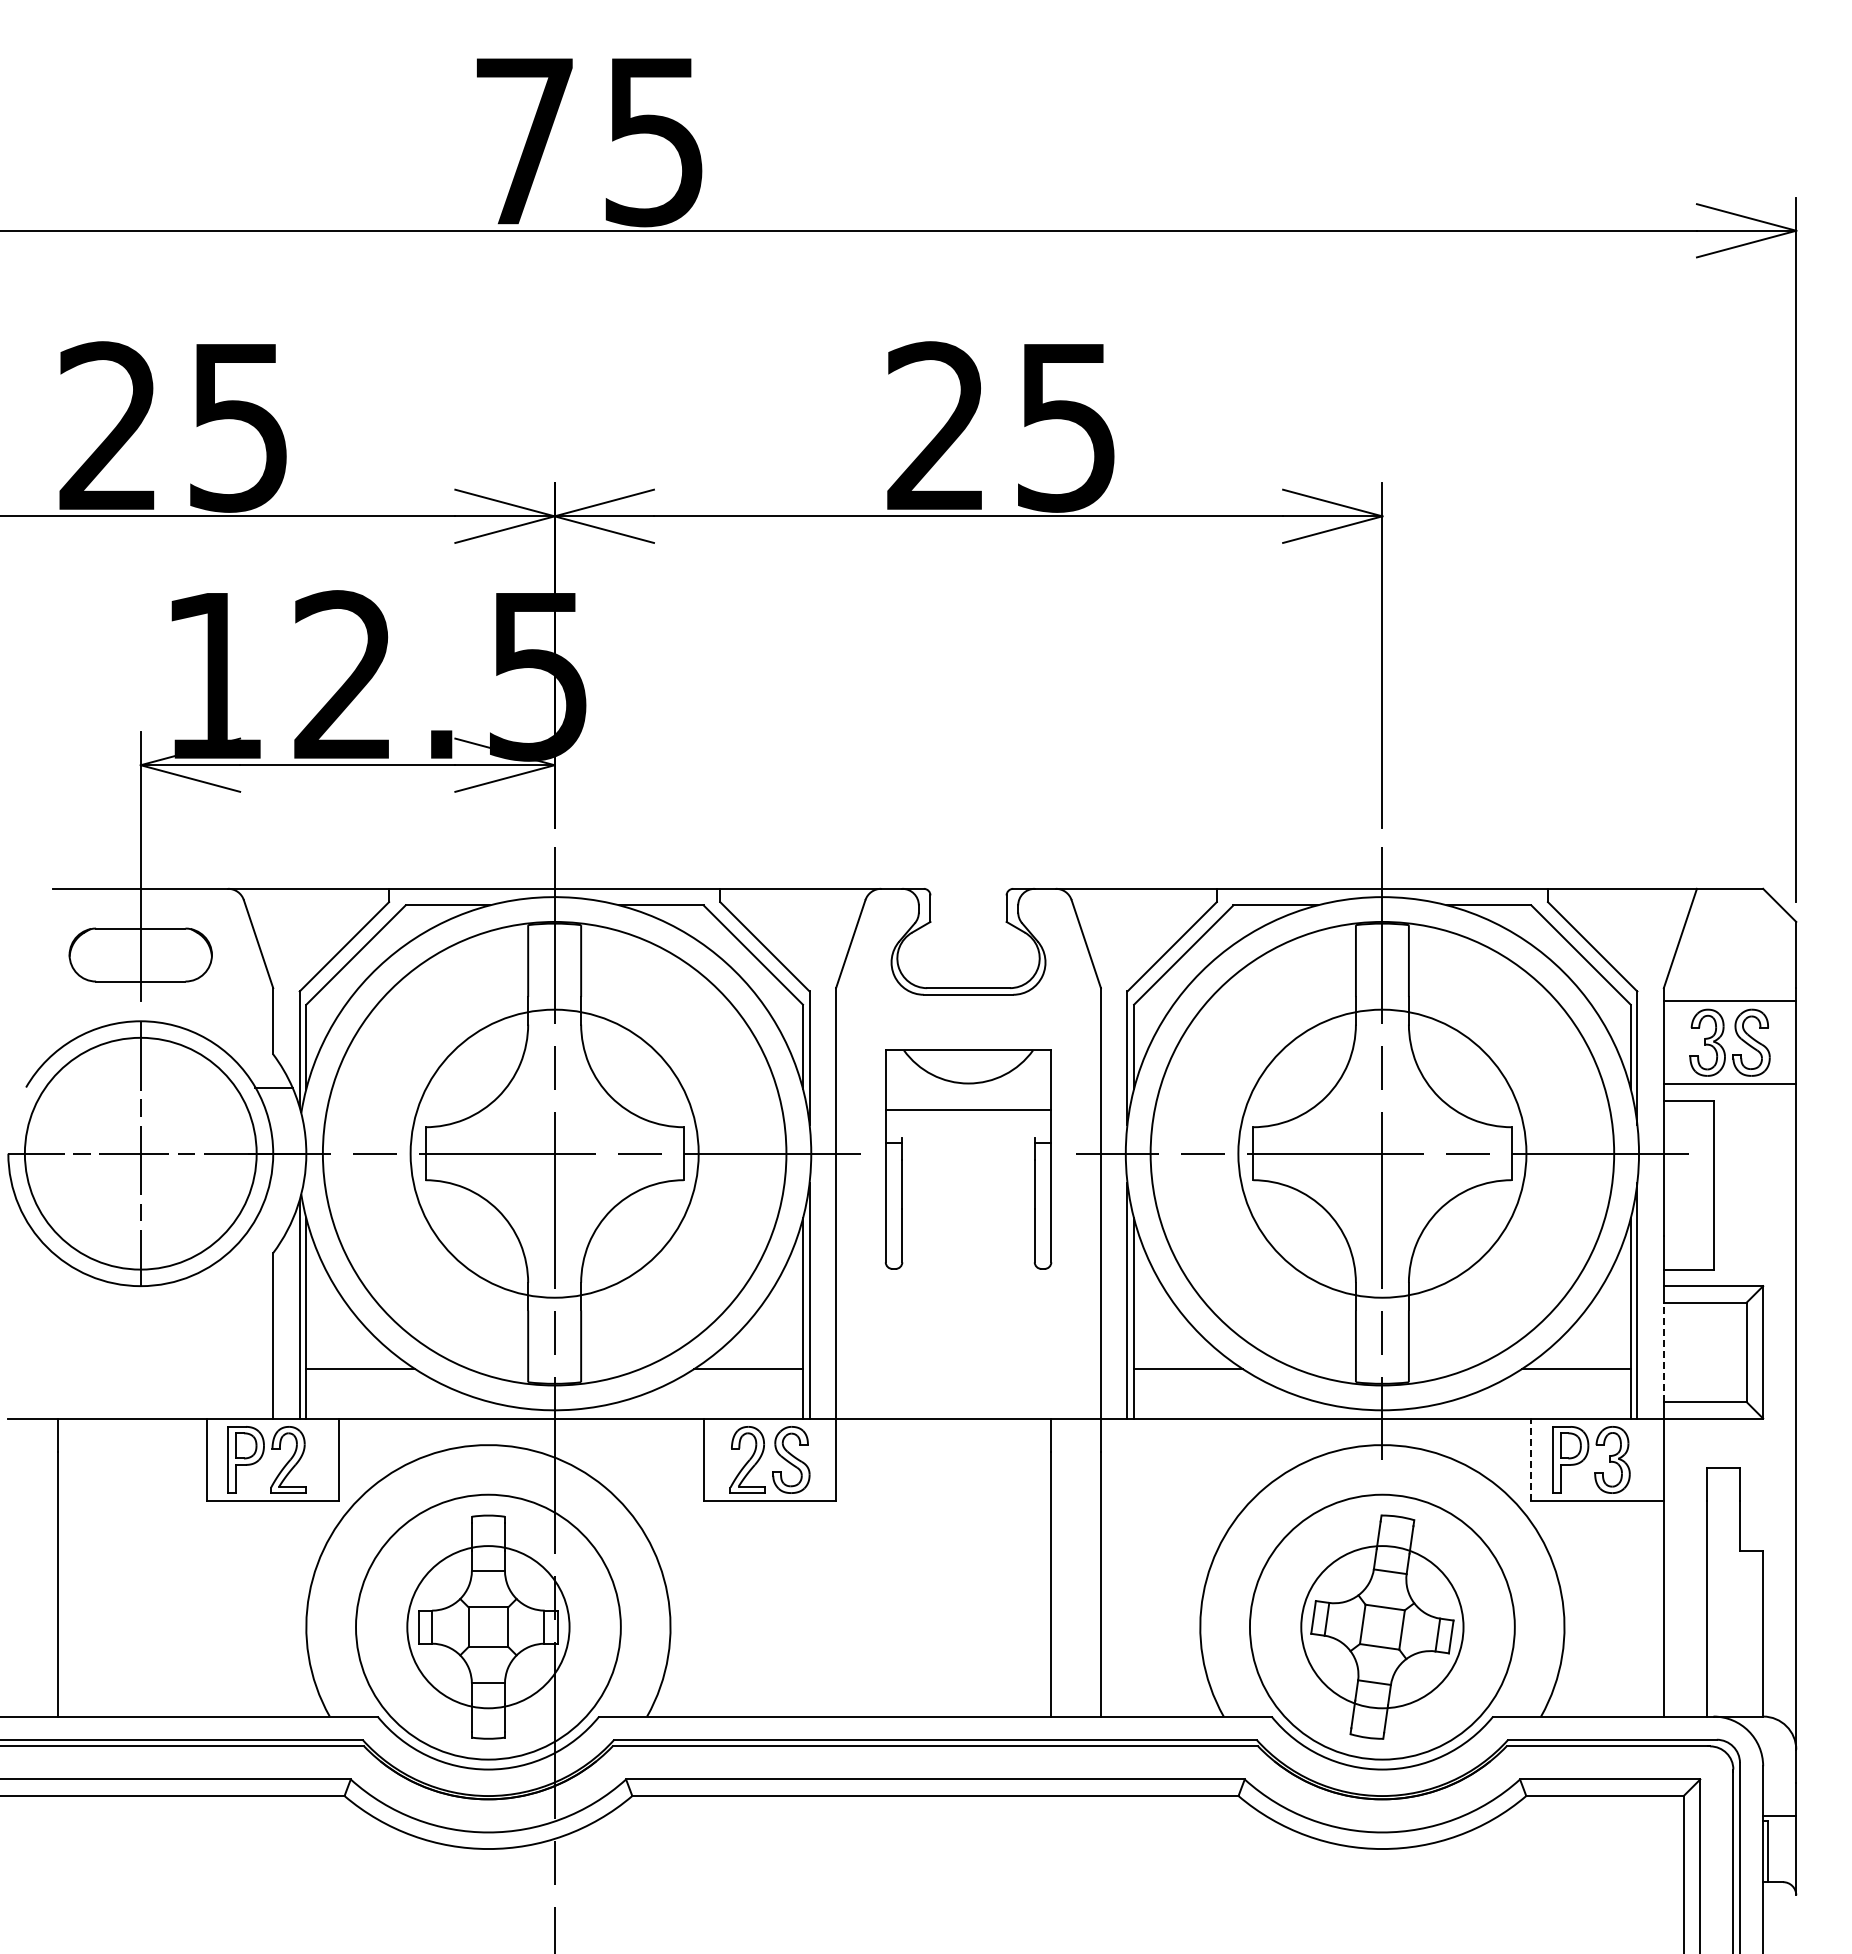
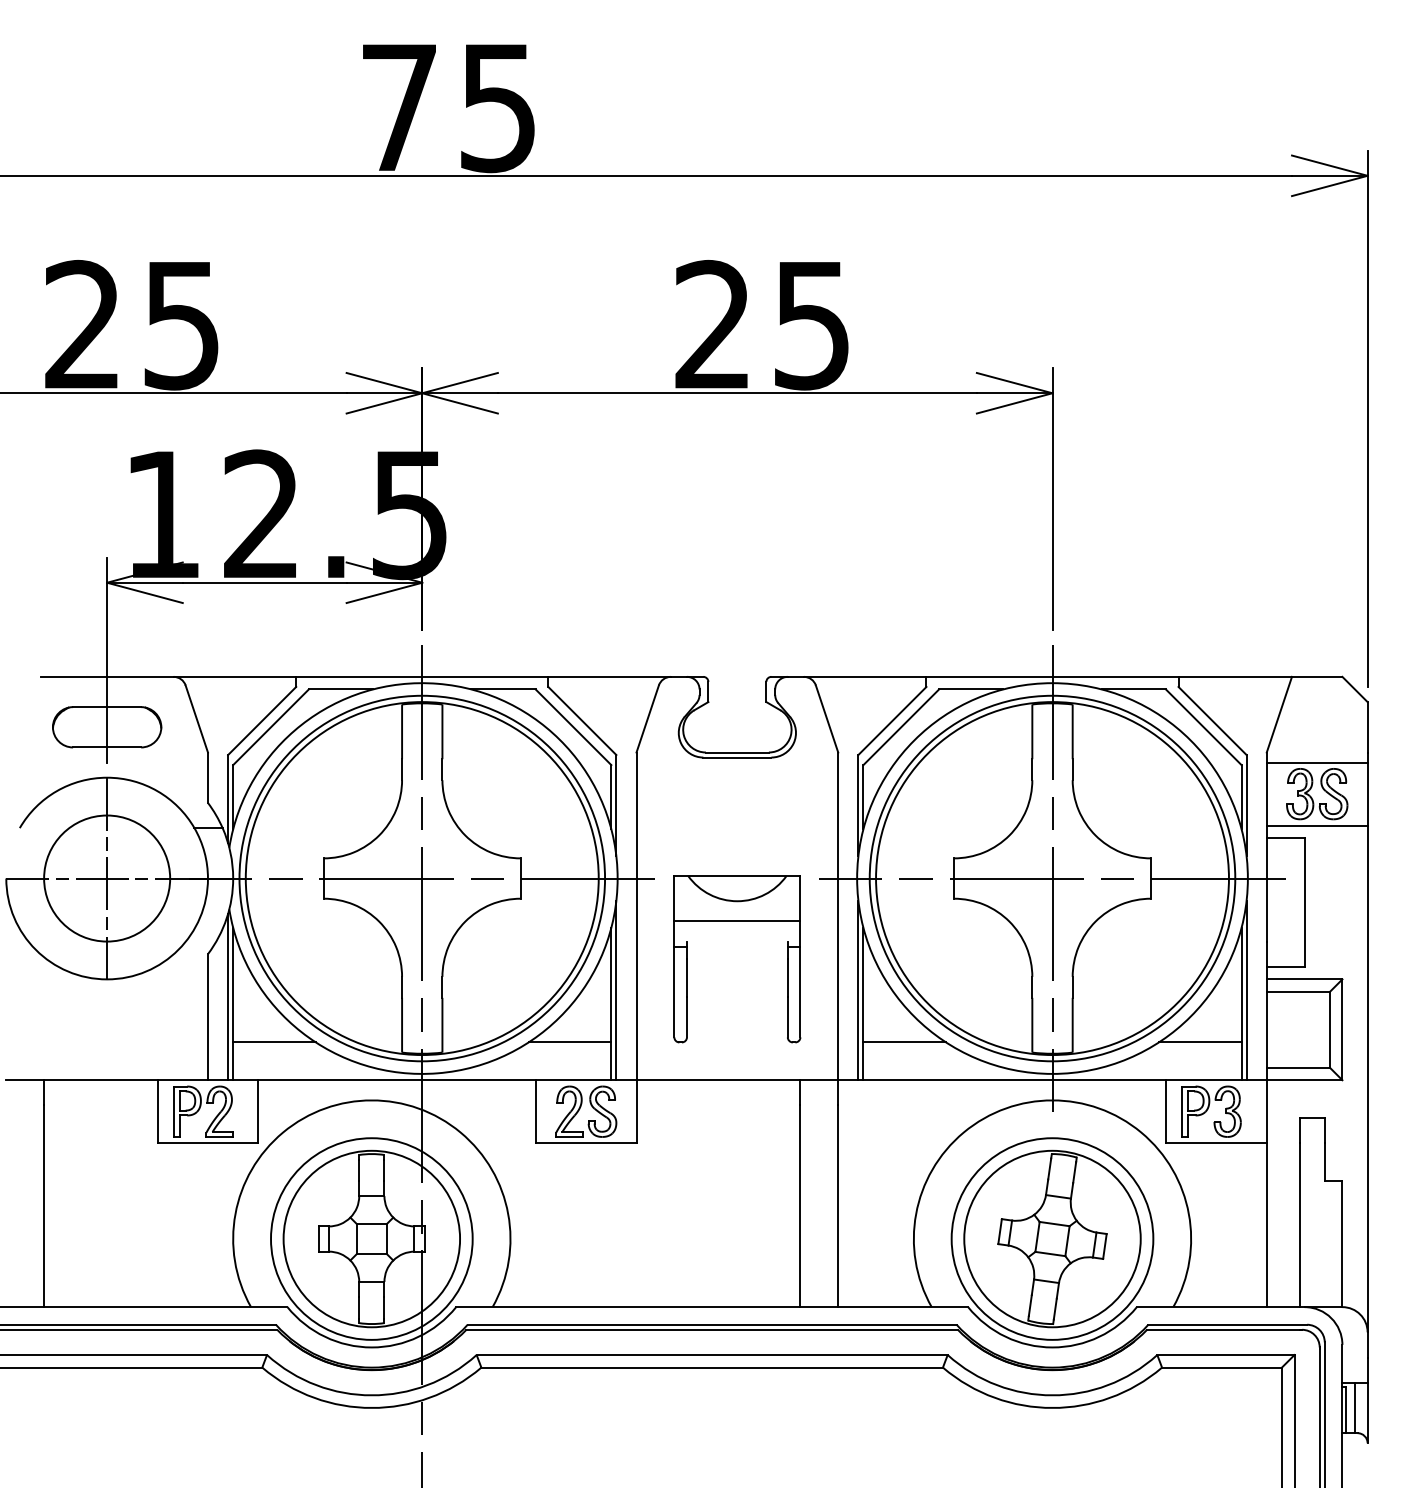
part: (968, 1110) -> (737, 921), moved
circle: (140, 1153) -> (106, 878), size x0.71
circle: (554, 1153) -> (422, 878), size x1.67
circle: (1382, 1153) -> (1052, 878), size x1.67
line: (1663, 1352) -> (1266, 1029), dashed -> solid
line: (1531, 1459) -> (1166, 1111), dashed -> solid
circle: (488, 1627) -> (371, 1239), size x1.43
circle: (1382, 1627) -> (1052, 1239), size x1.43
line: (1779, 1848) -> (1354, 1407), added

